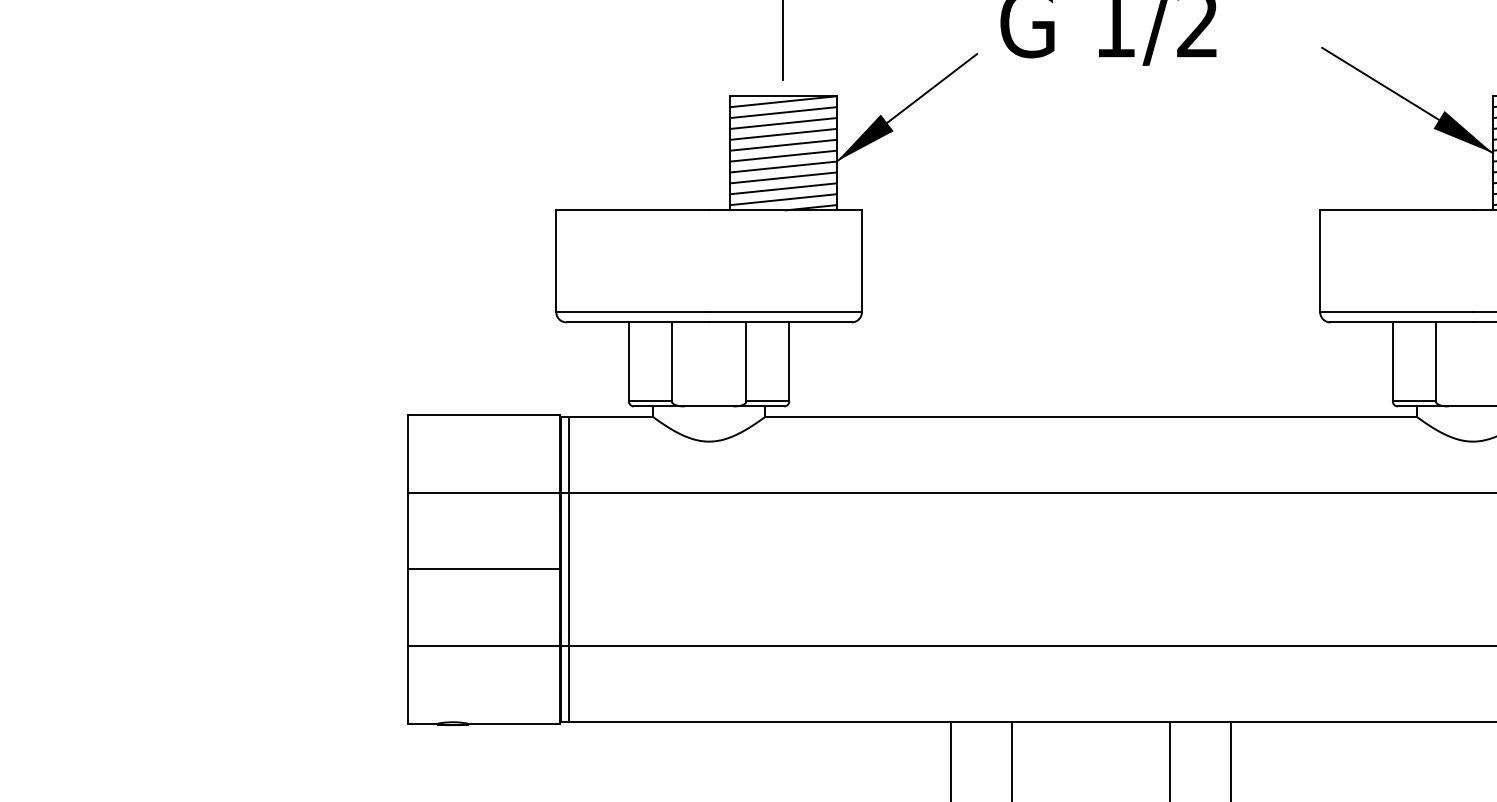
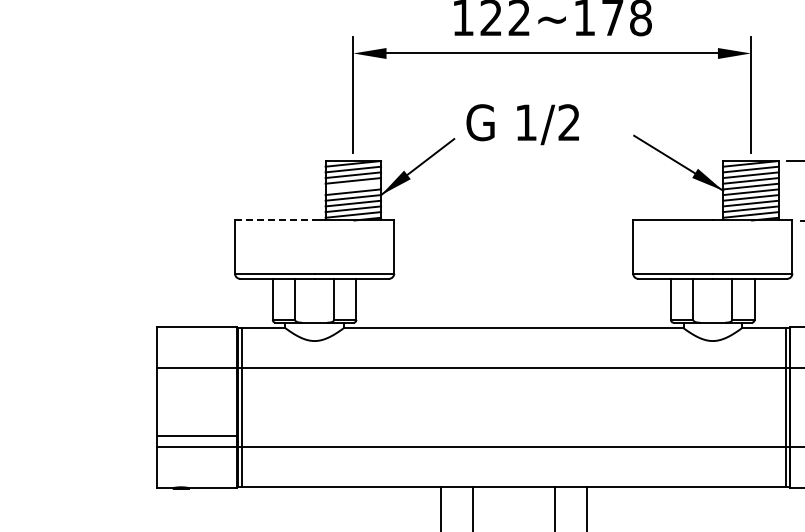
line: (783, 145) -> (353, 186), removed
line: (632, 210) -> (274, 220), solid -> dashed
line: (484, 569) -> (197, 435), moved

